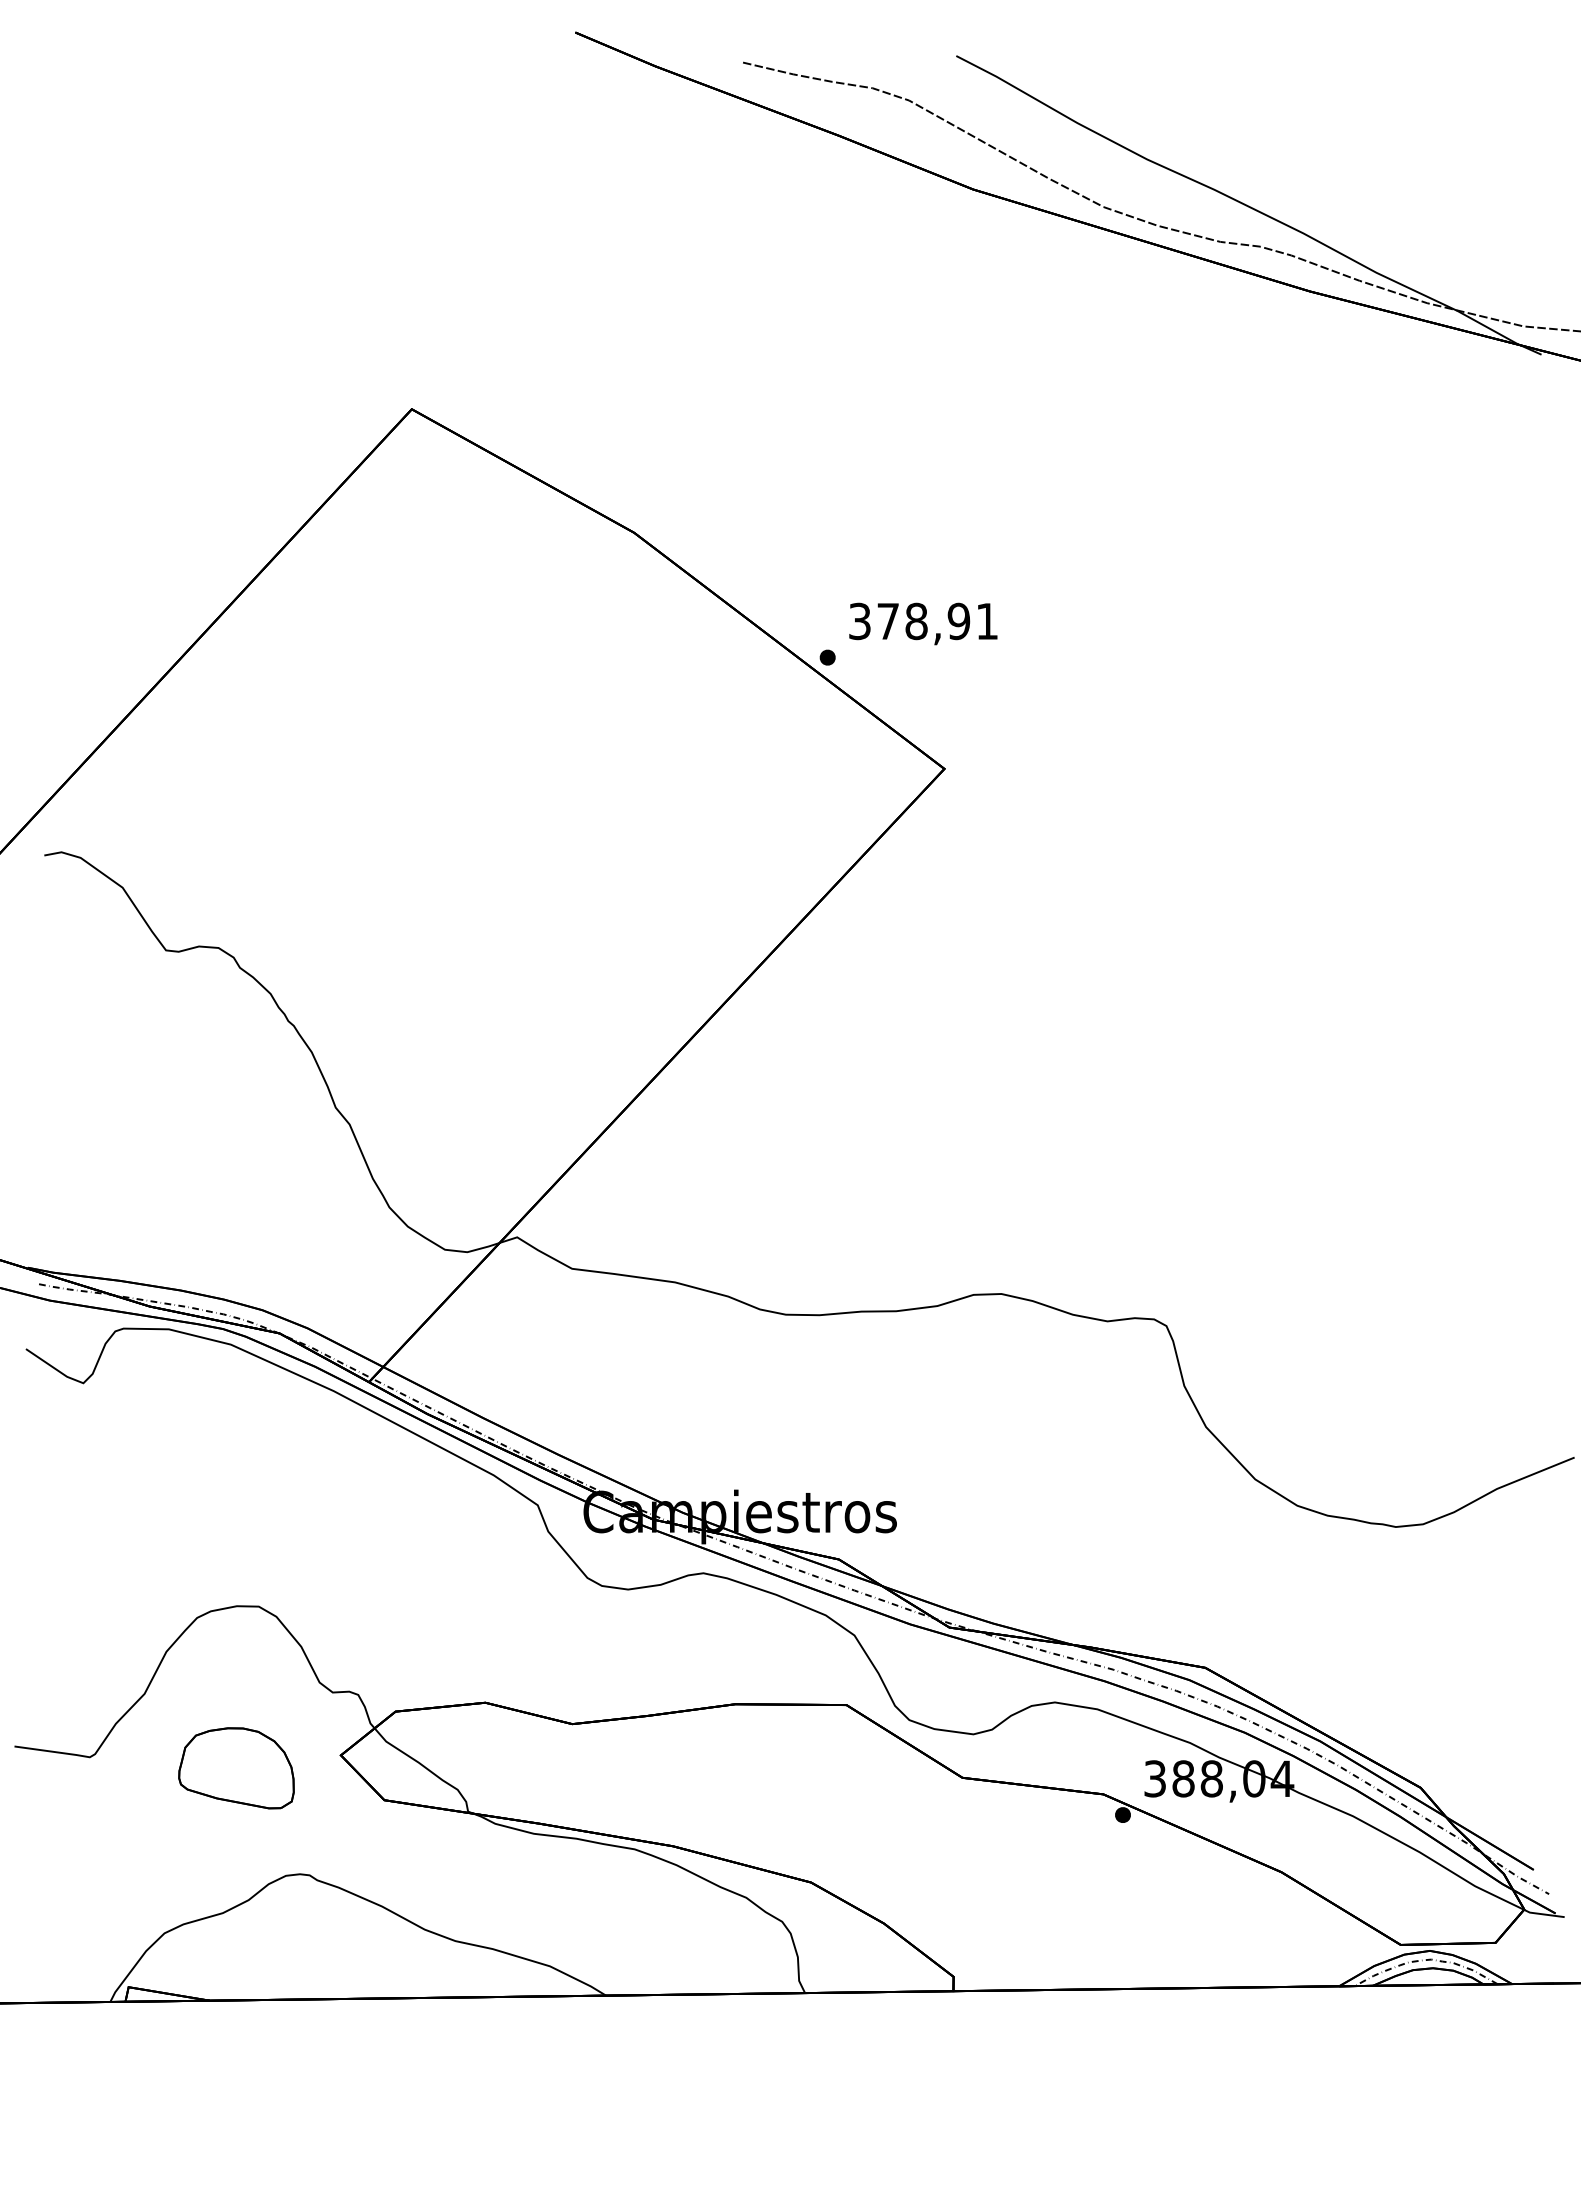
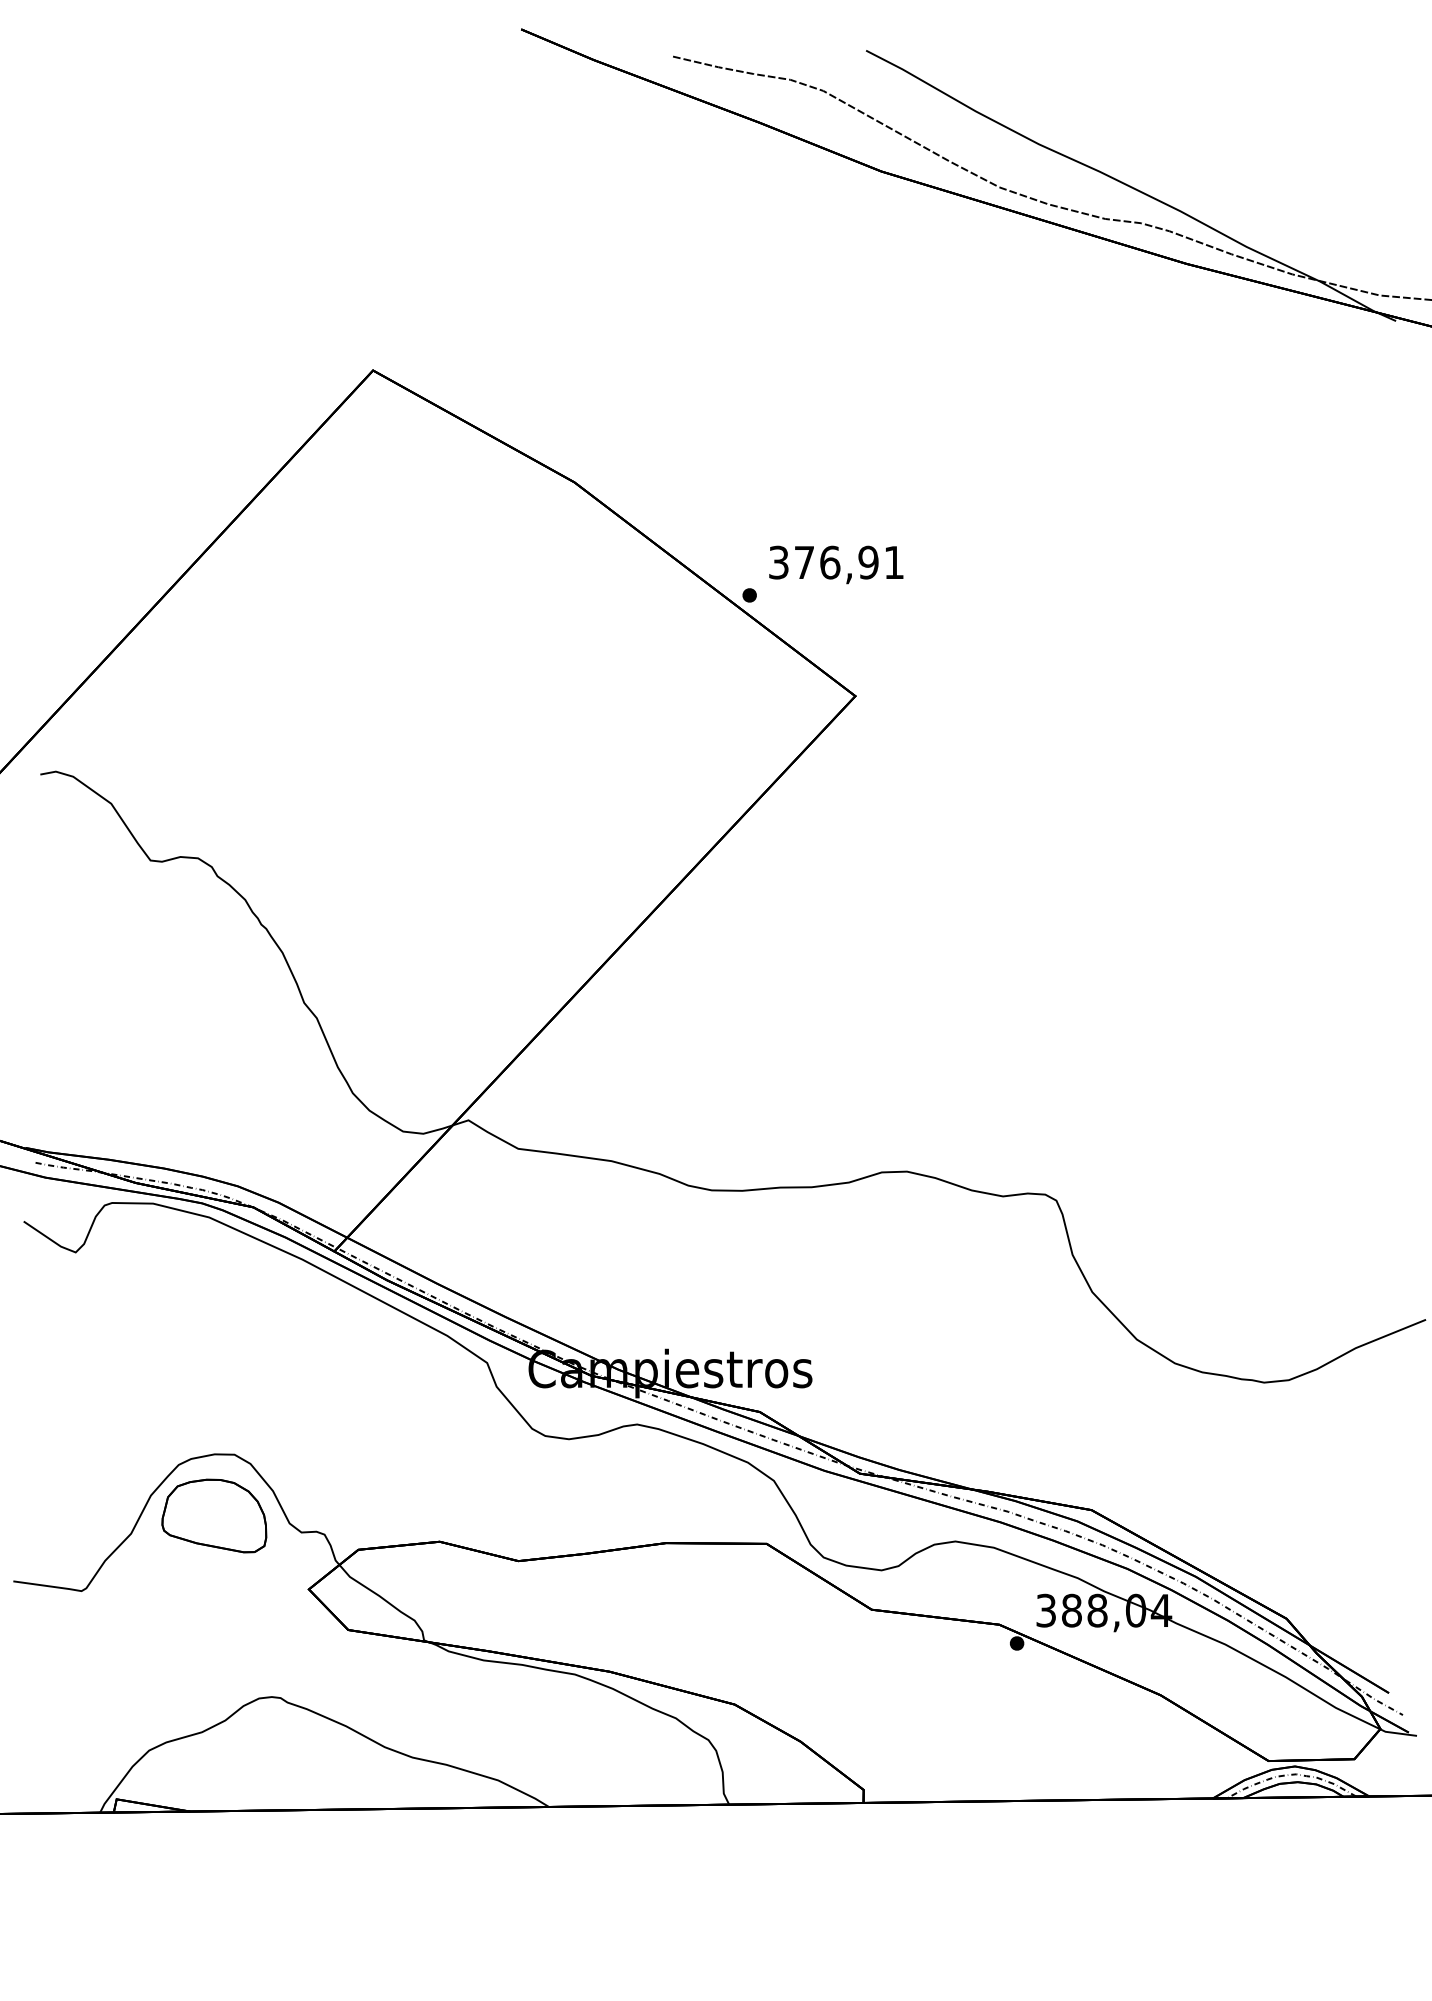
text: (916, 620) -> (830, 561), 378,91 -> 376,91
part: (236, 1768) -> (214, 1516), moved

